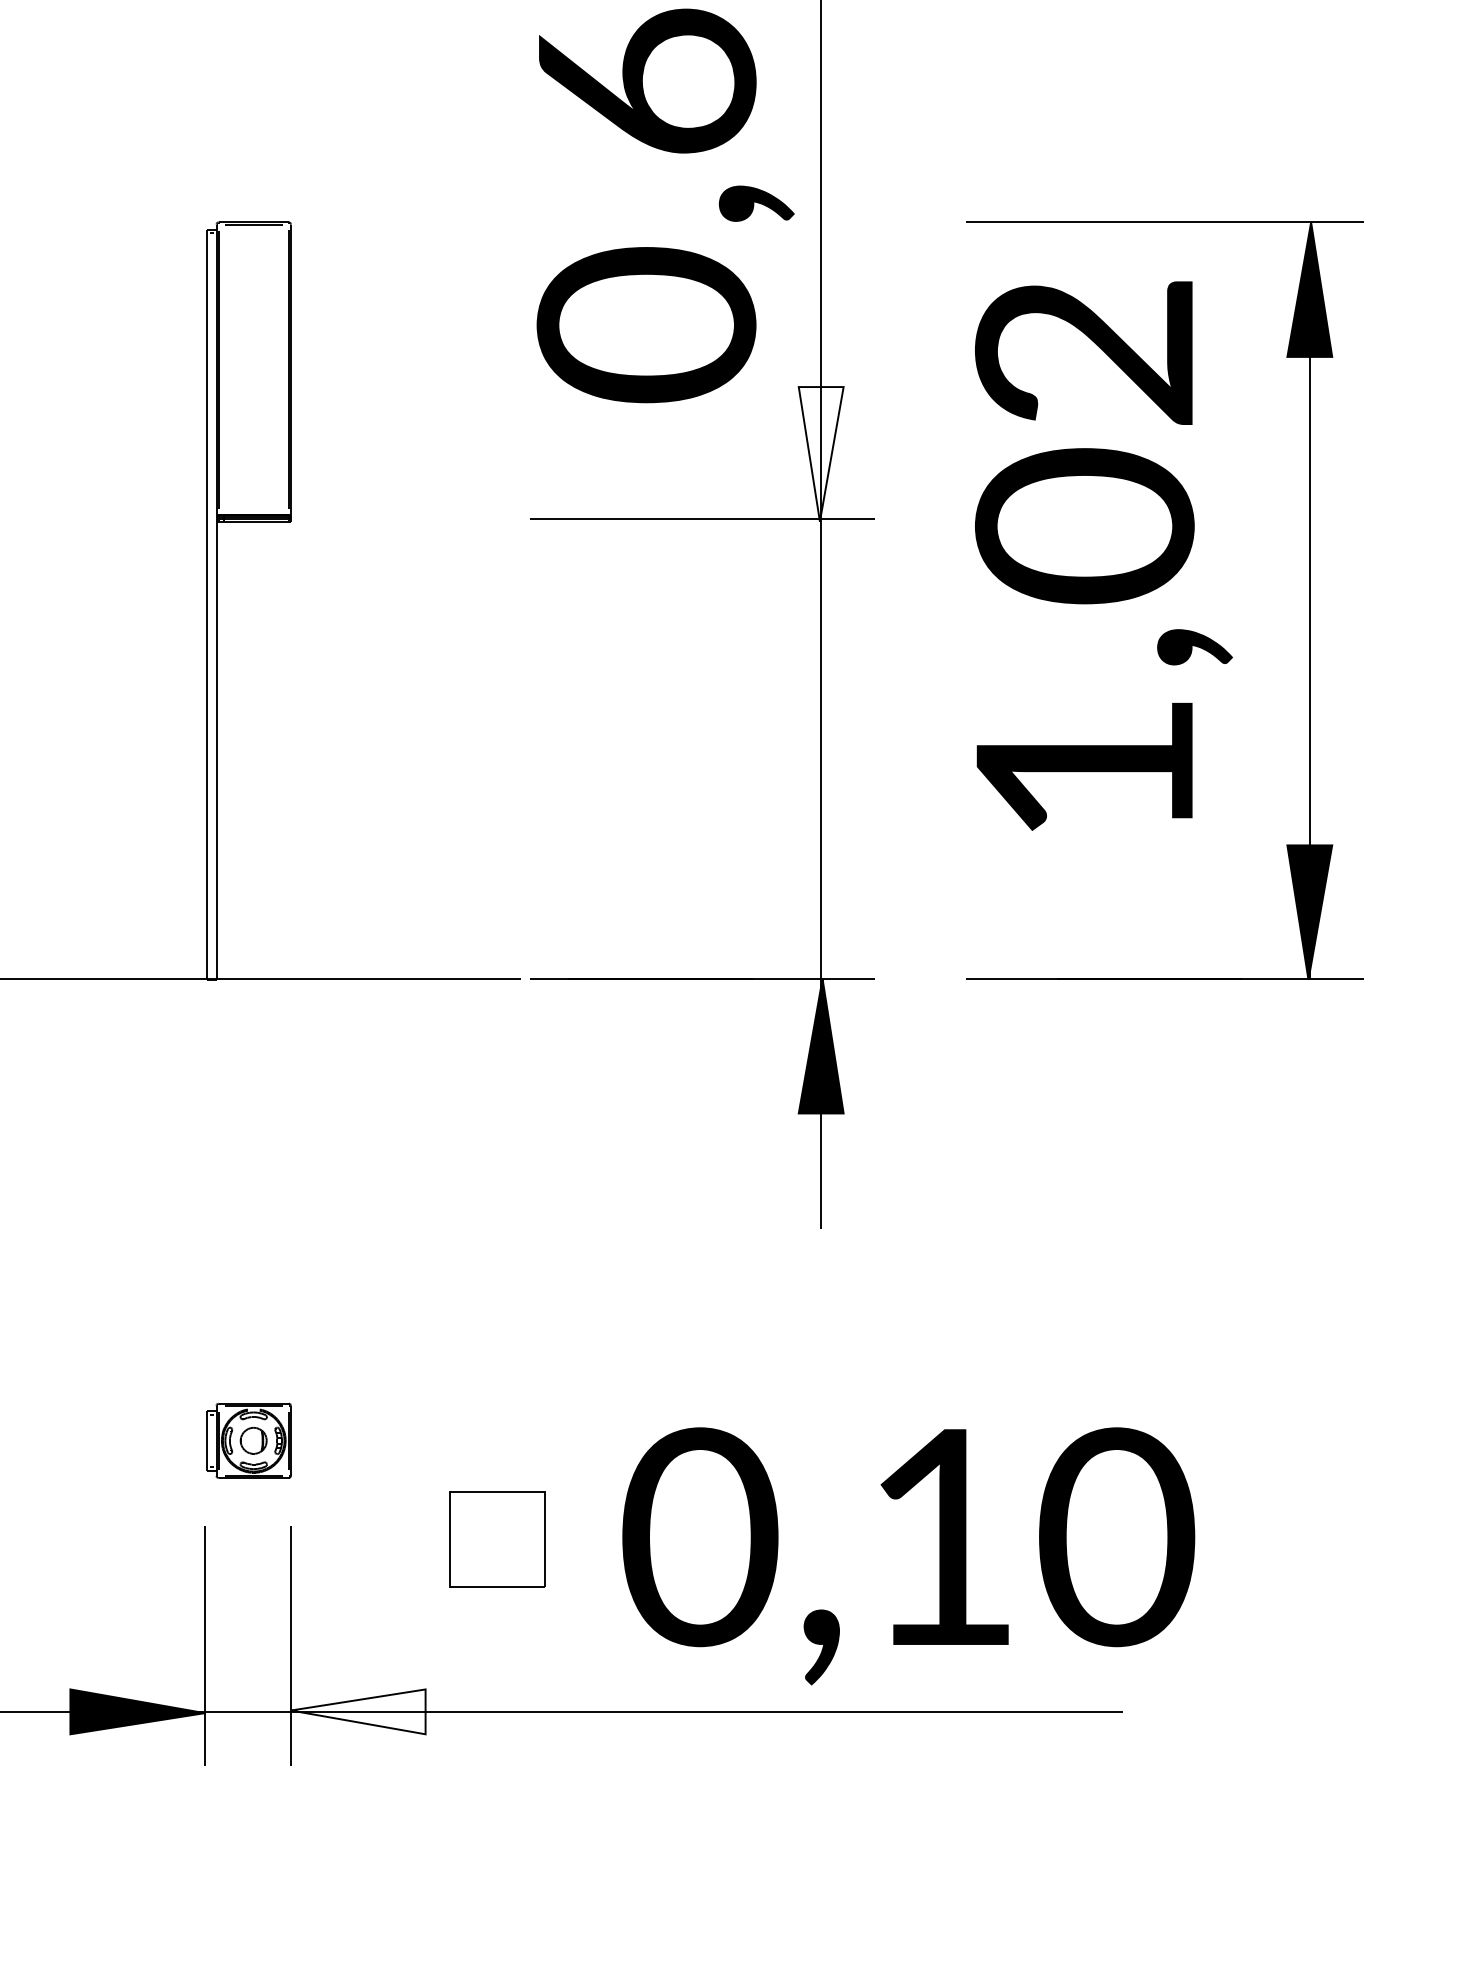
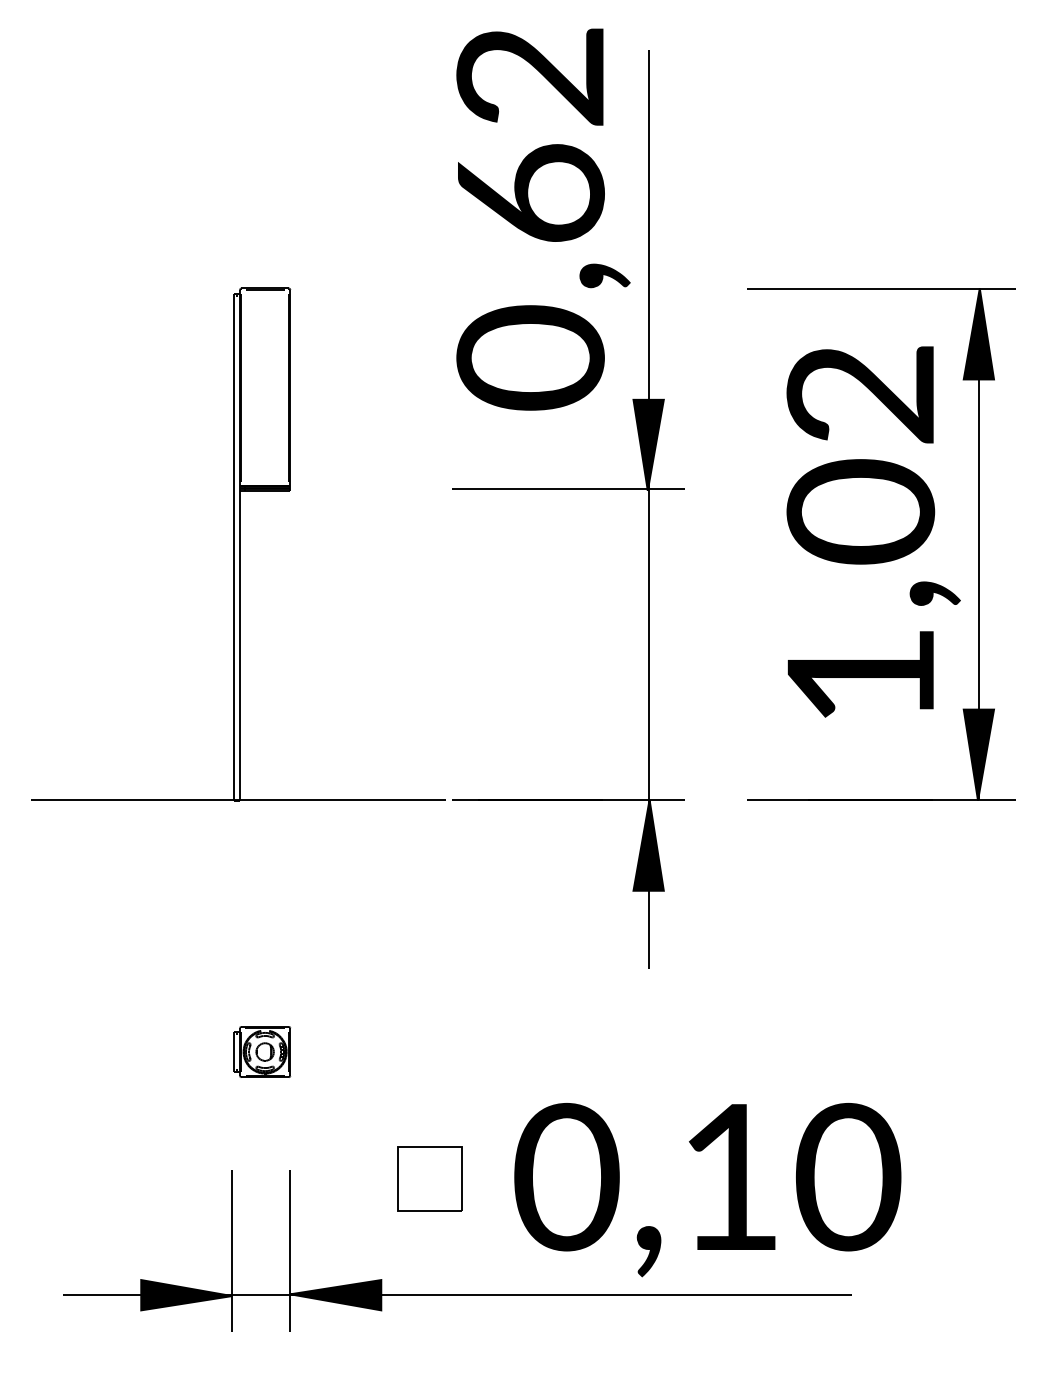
fill: (820, 453) -> (648, 444), added
text: (1103, 555) -> (873, 531), moved
part: (249, 1440) -> (262, 1051), moved
fill: (357, 1712) -> (335, 1295), added

